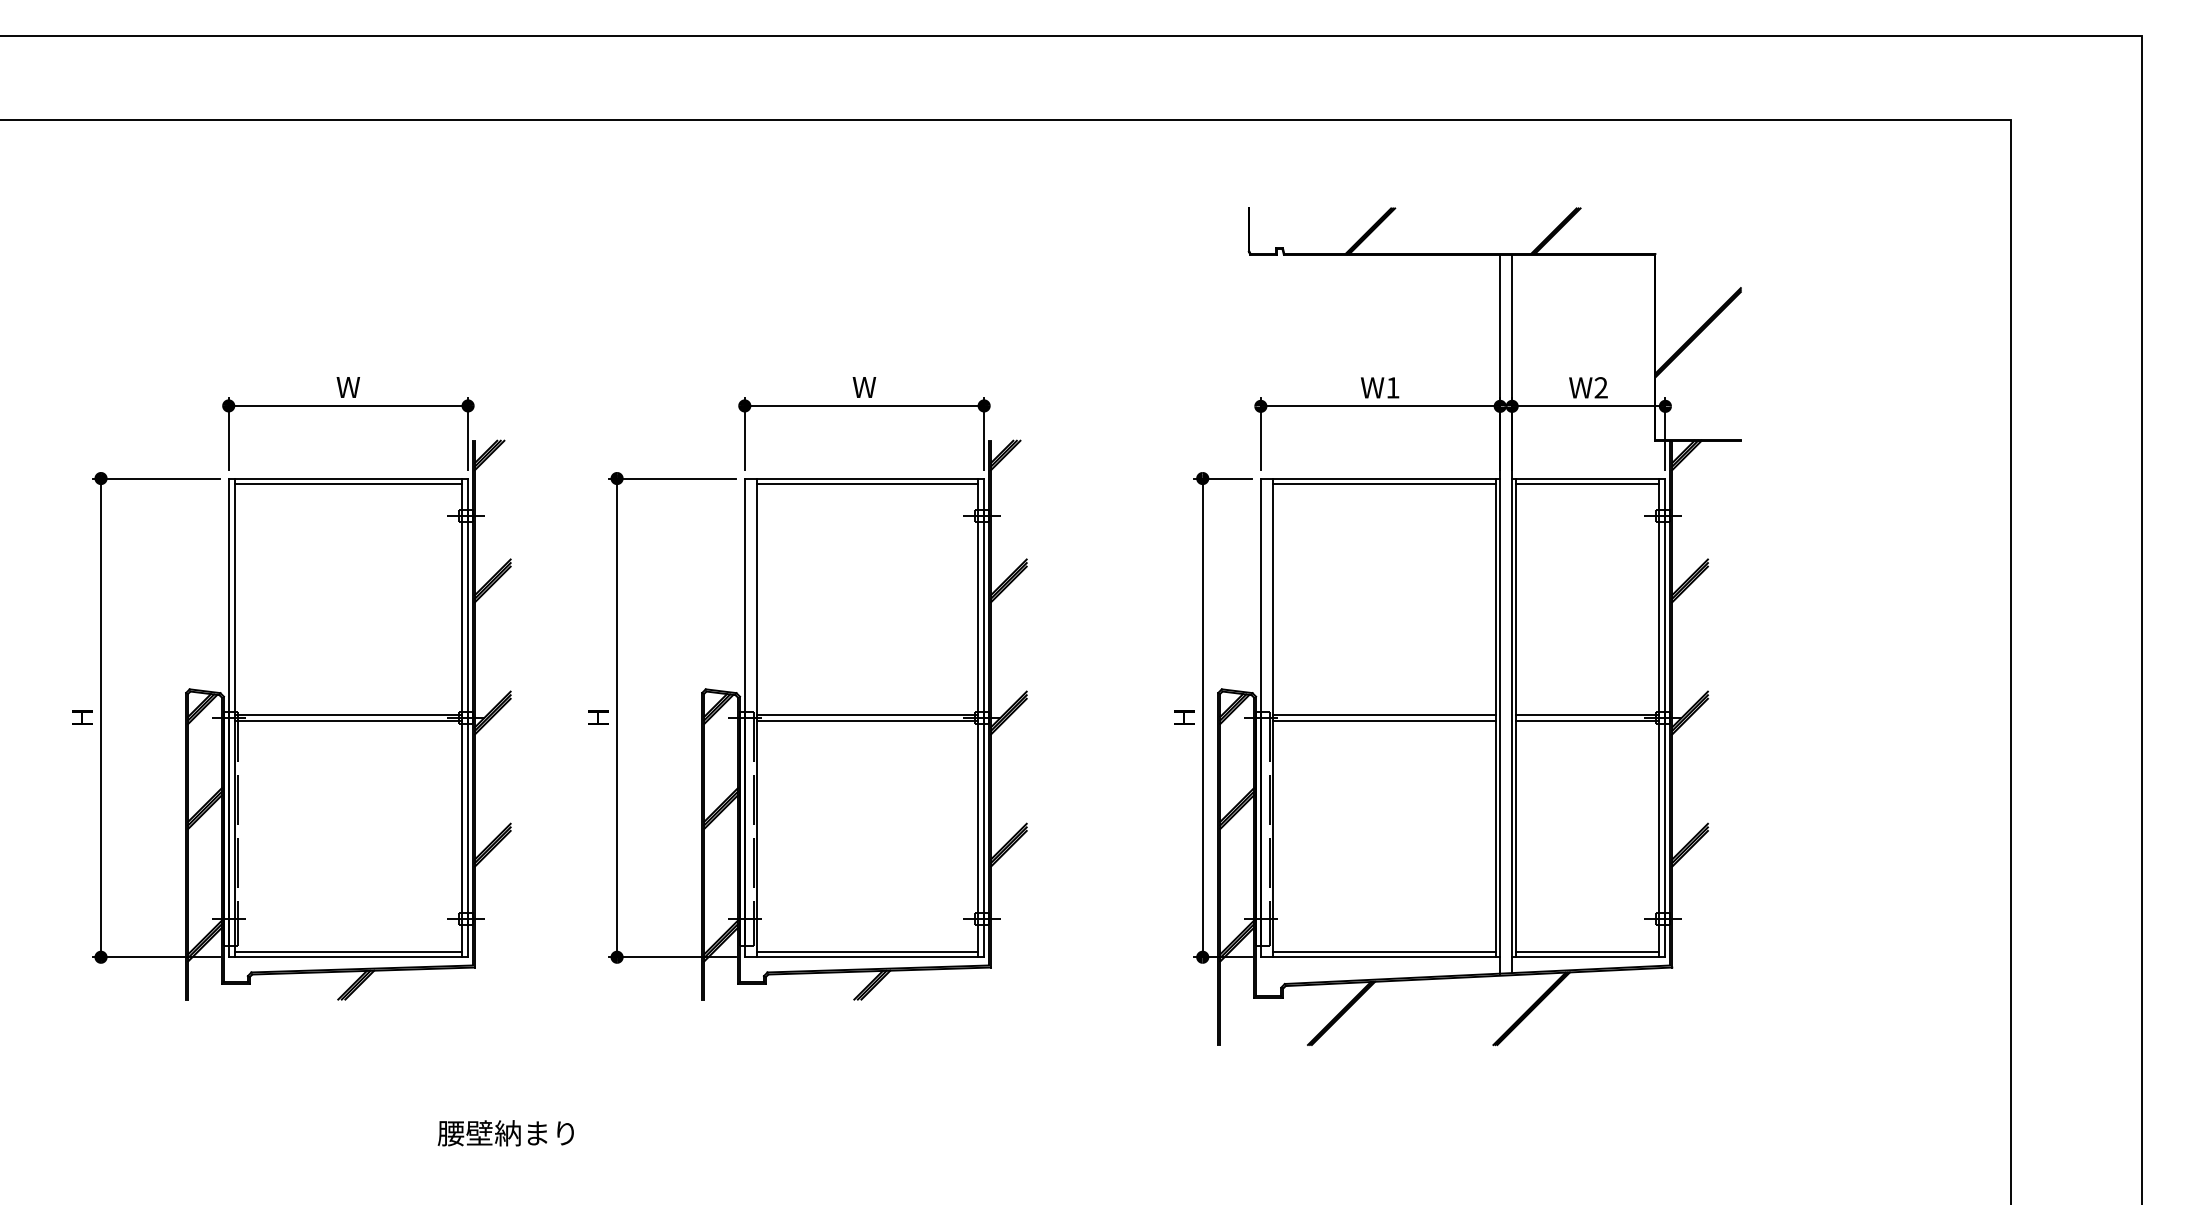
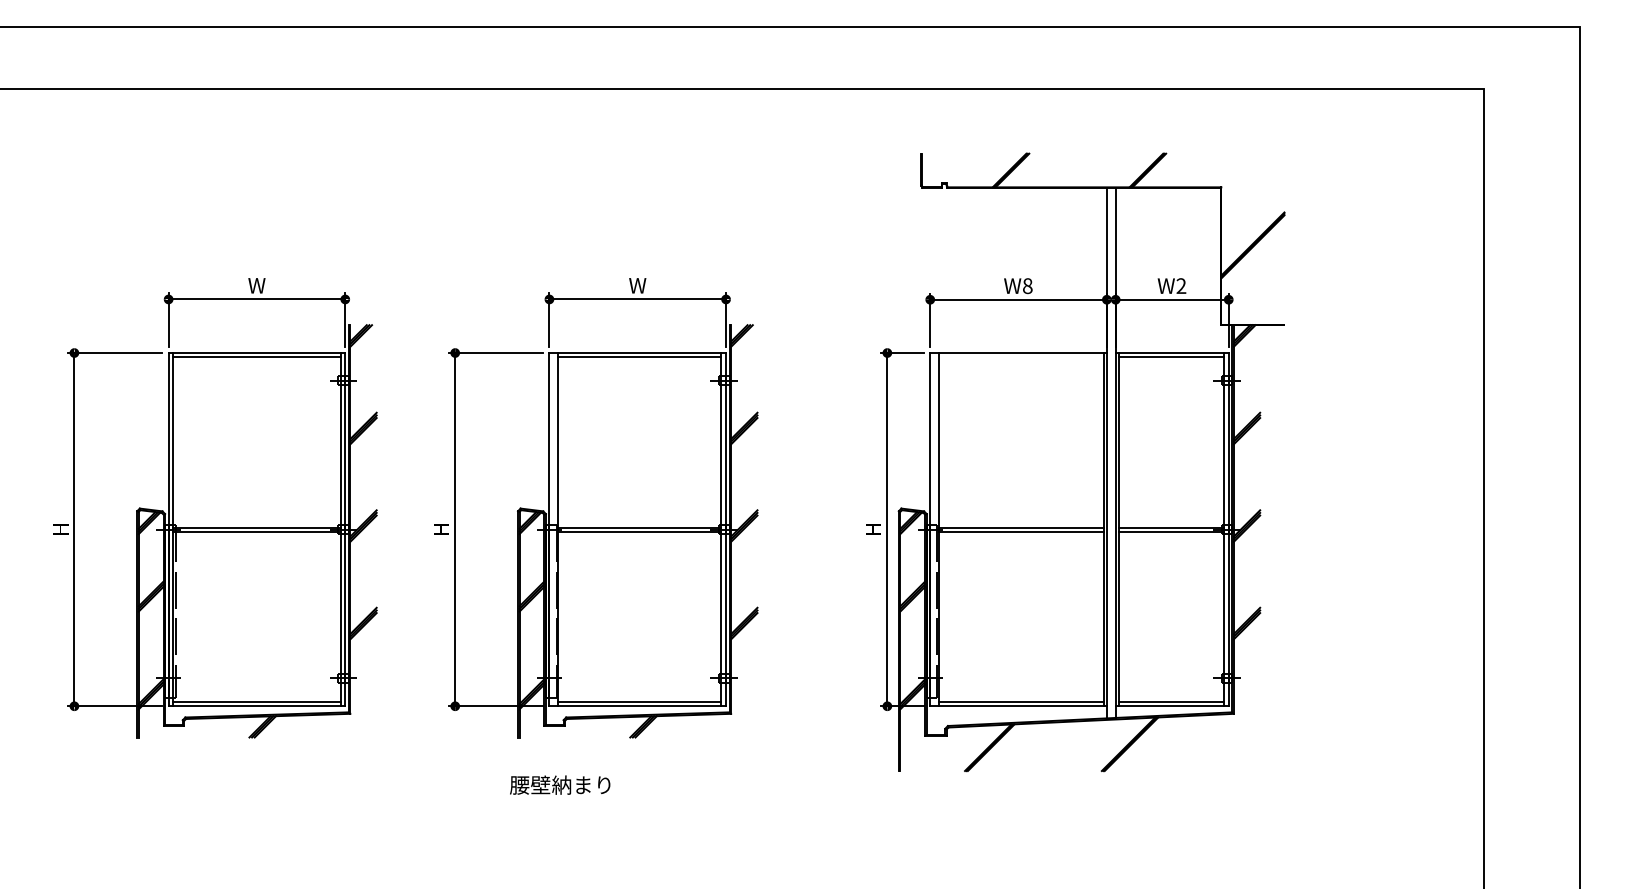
text: (1392, 388) -> (1027, 286), W1 -> W8
line: (1384, 483) -> (1021, 356), removed
text: (506, 1132) -> (560, 784), moved

